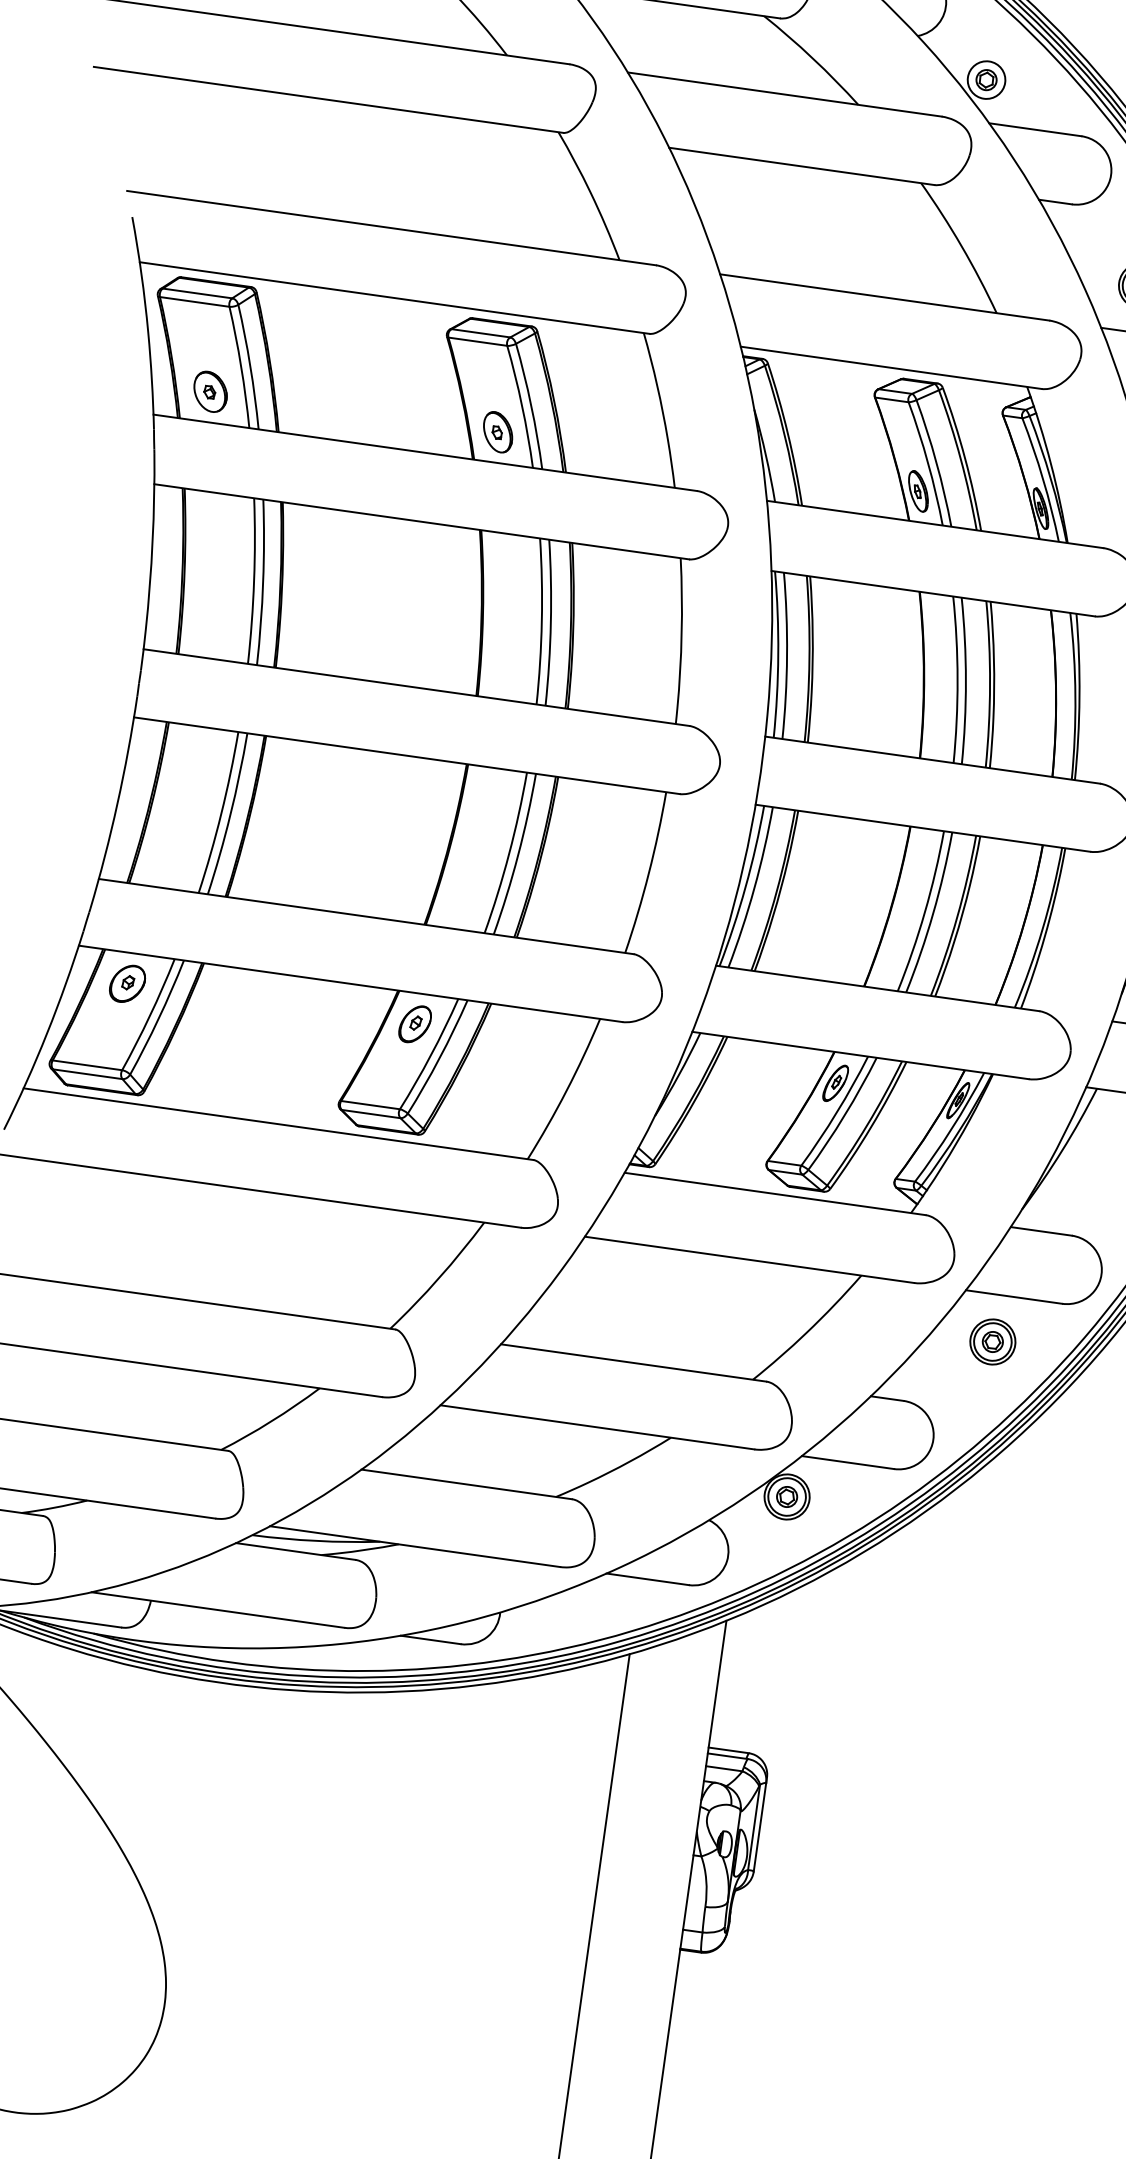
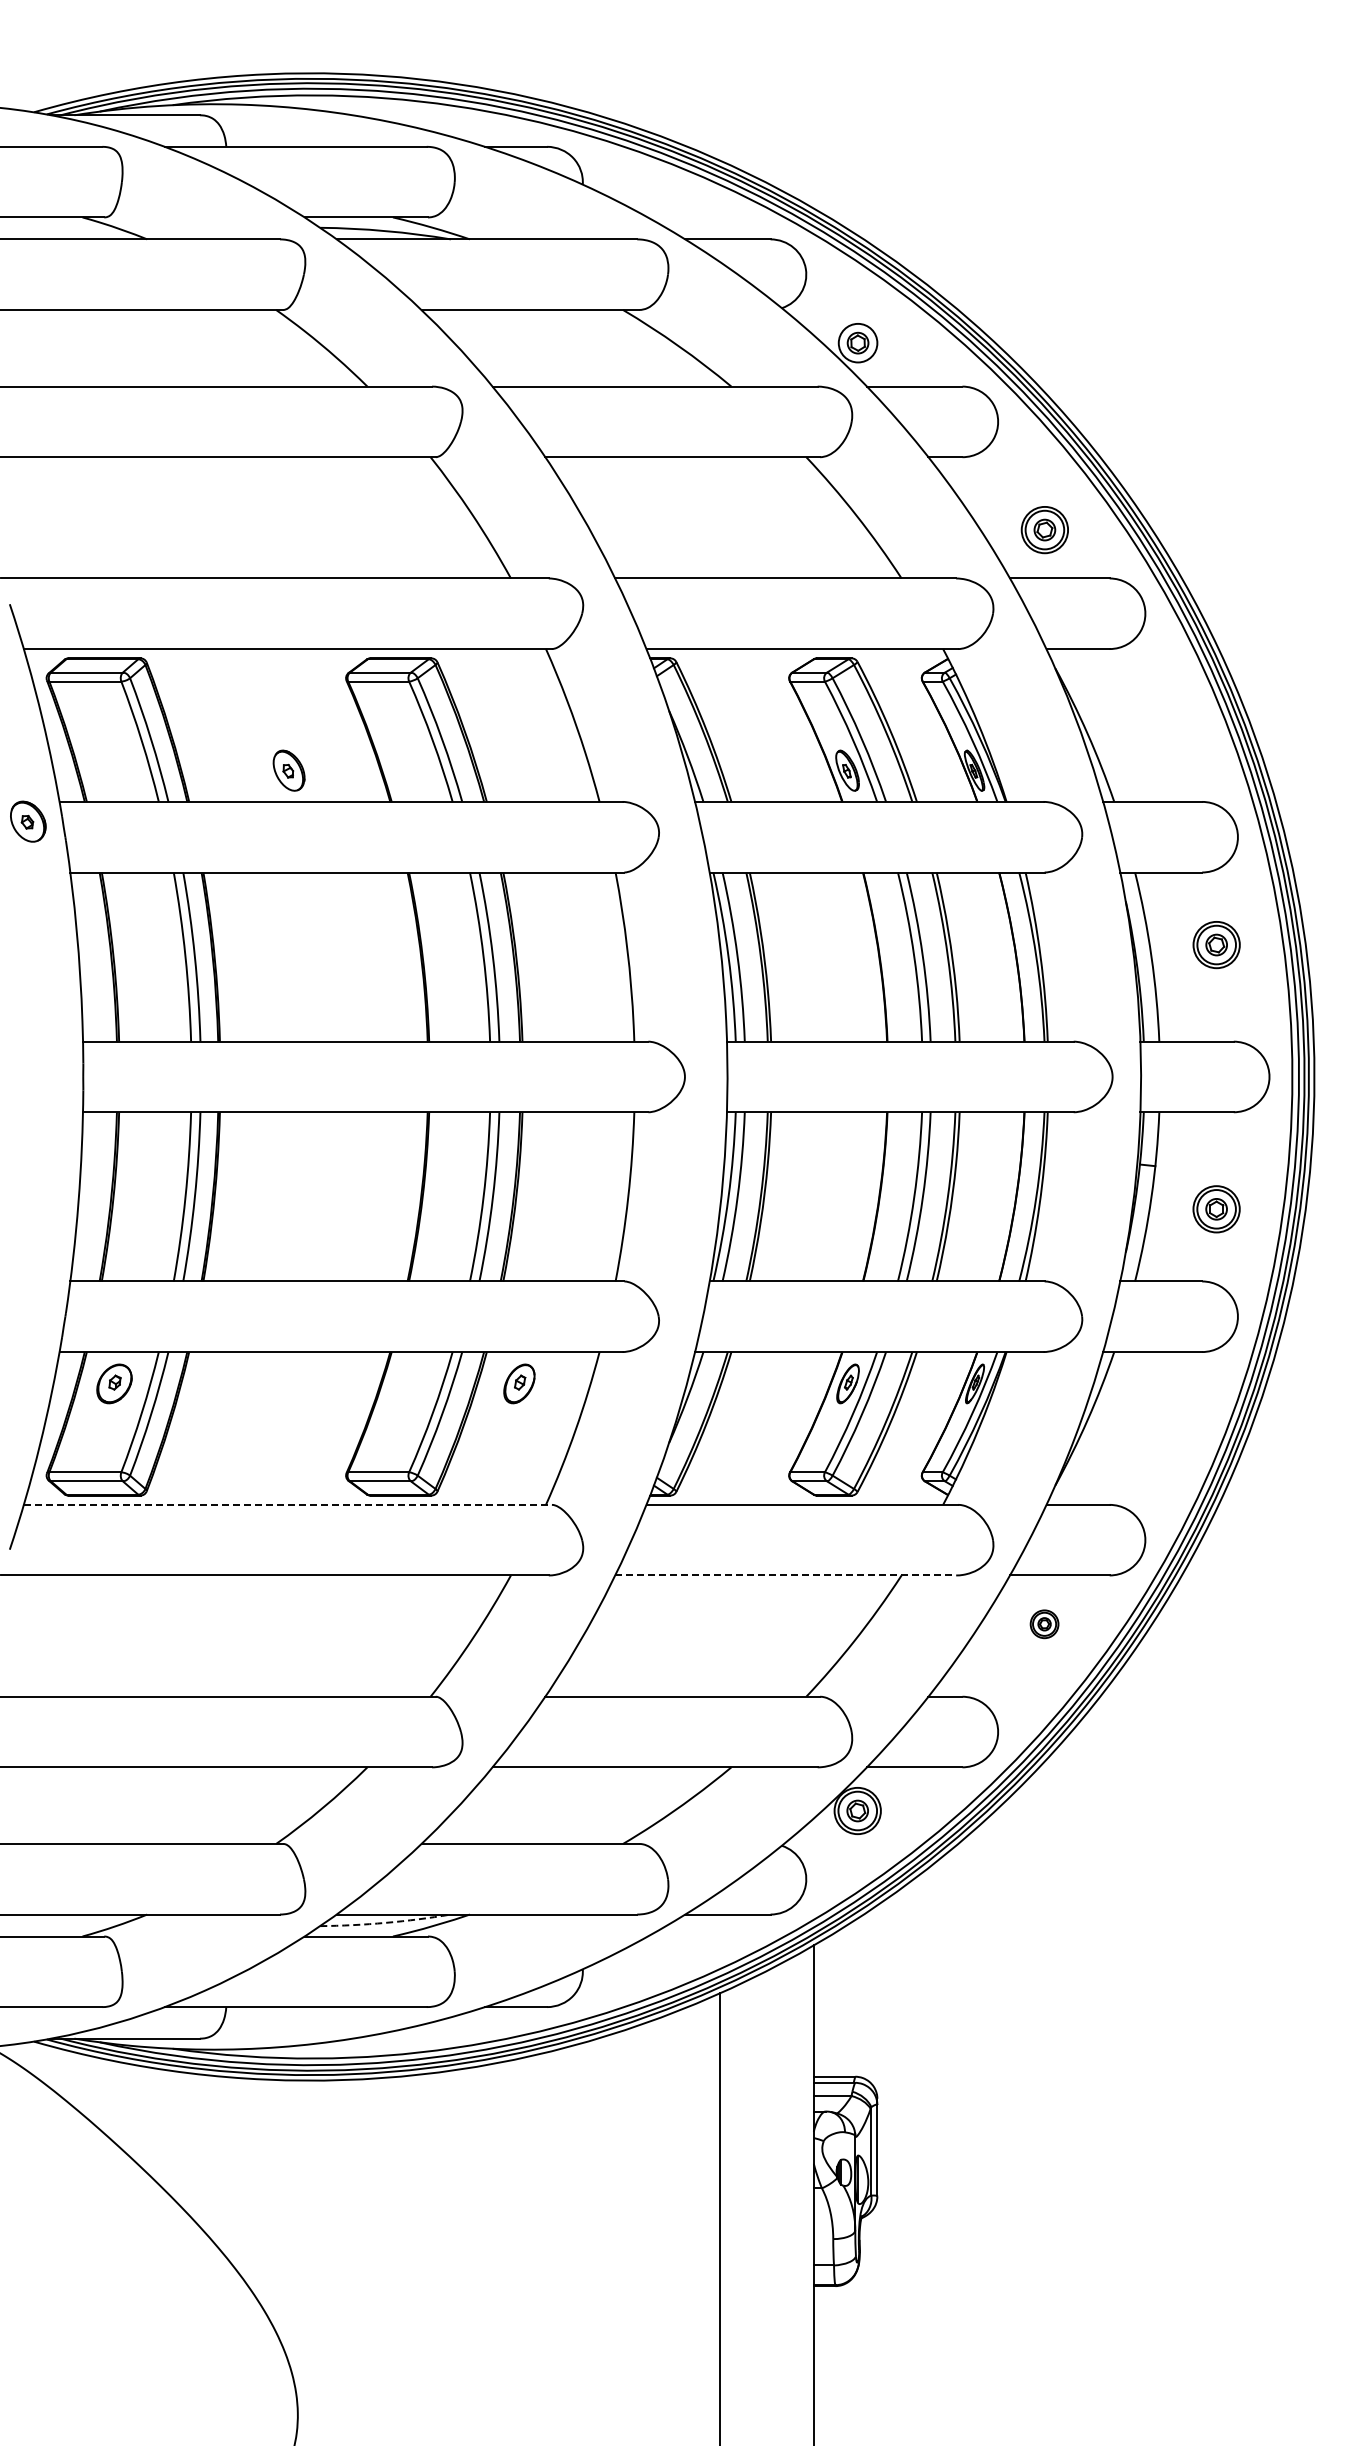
part: (210, 391) -> (28, 821), moved
part: (497, 432) -> (288, 770), moved
part: (415, 1023) -> (519, 1383), moved
line: (279, 1123) -> (288, 1504), solid -> dashed
line: (750, 1259) -> (786, 1575), solid -> dashed
part: (992, 1342) -> (1044, 1624), size x0.6
arc: (316, 1540) -> (385, 1922), solid -> dashed

